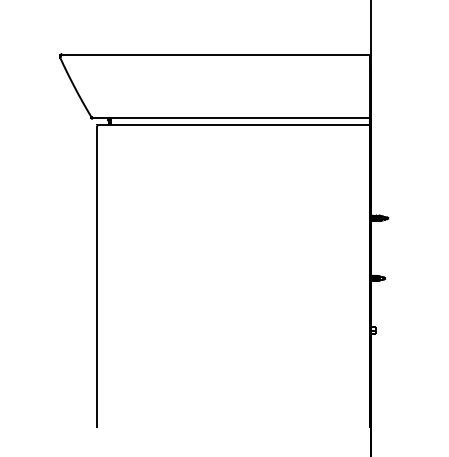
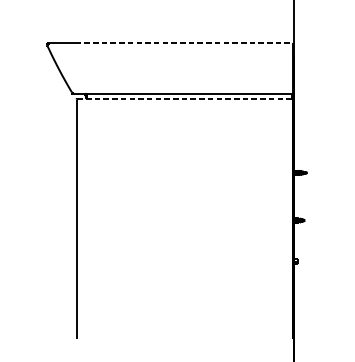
line: (233, 54) -> (184, 43), solid -> dashed
line: (233, 124) -> (184, 98), solid -> dashed

